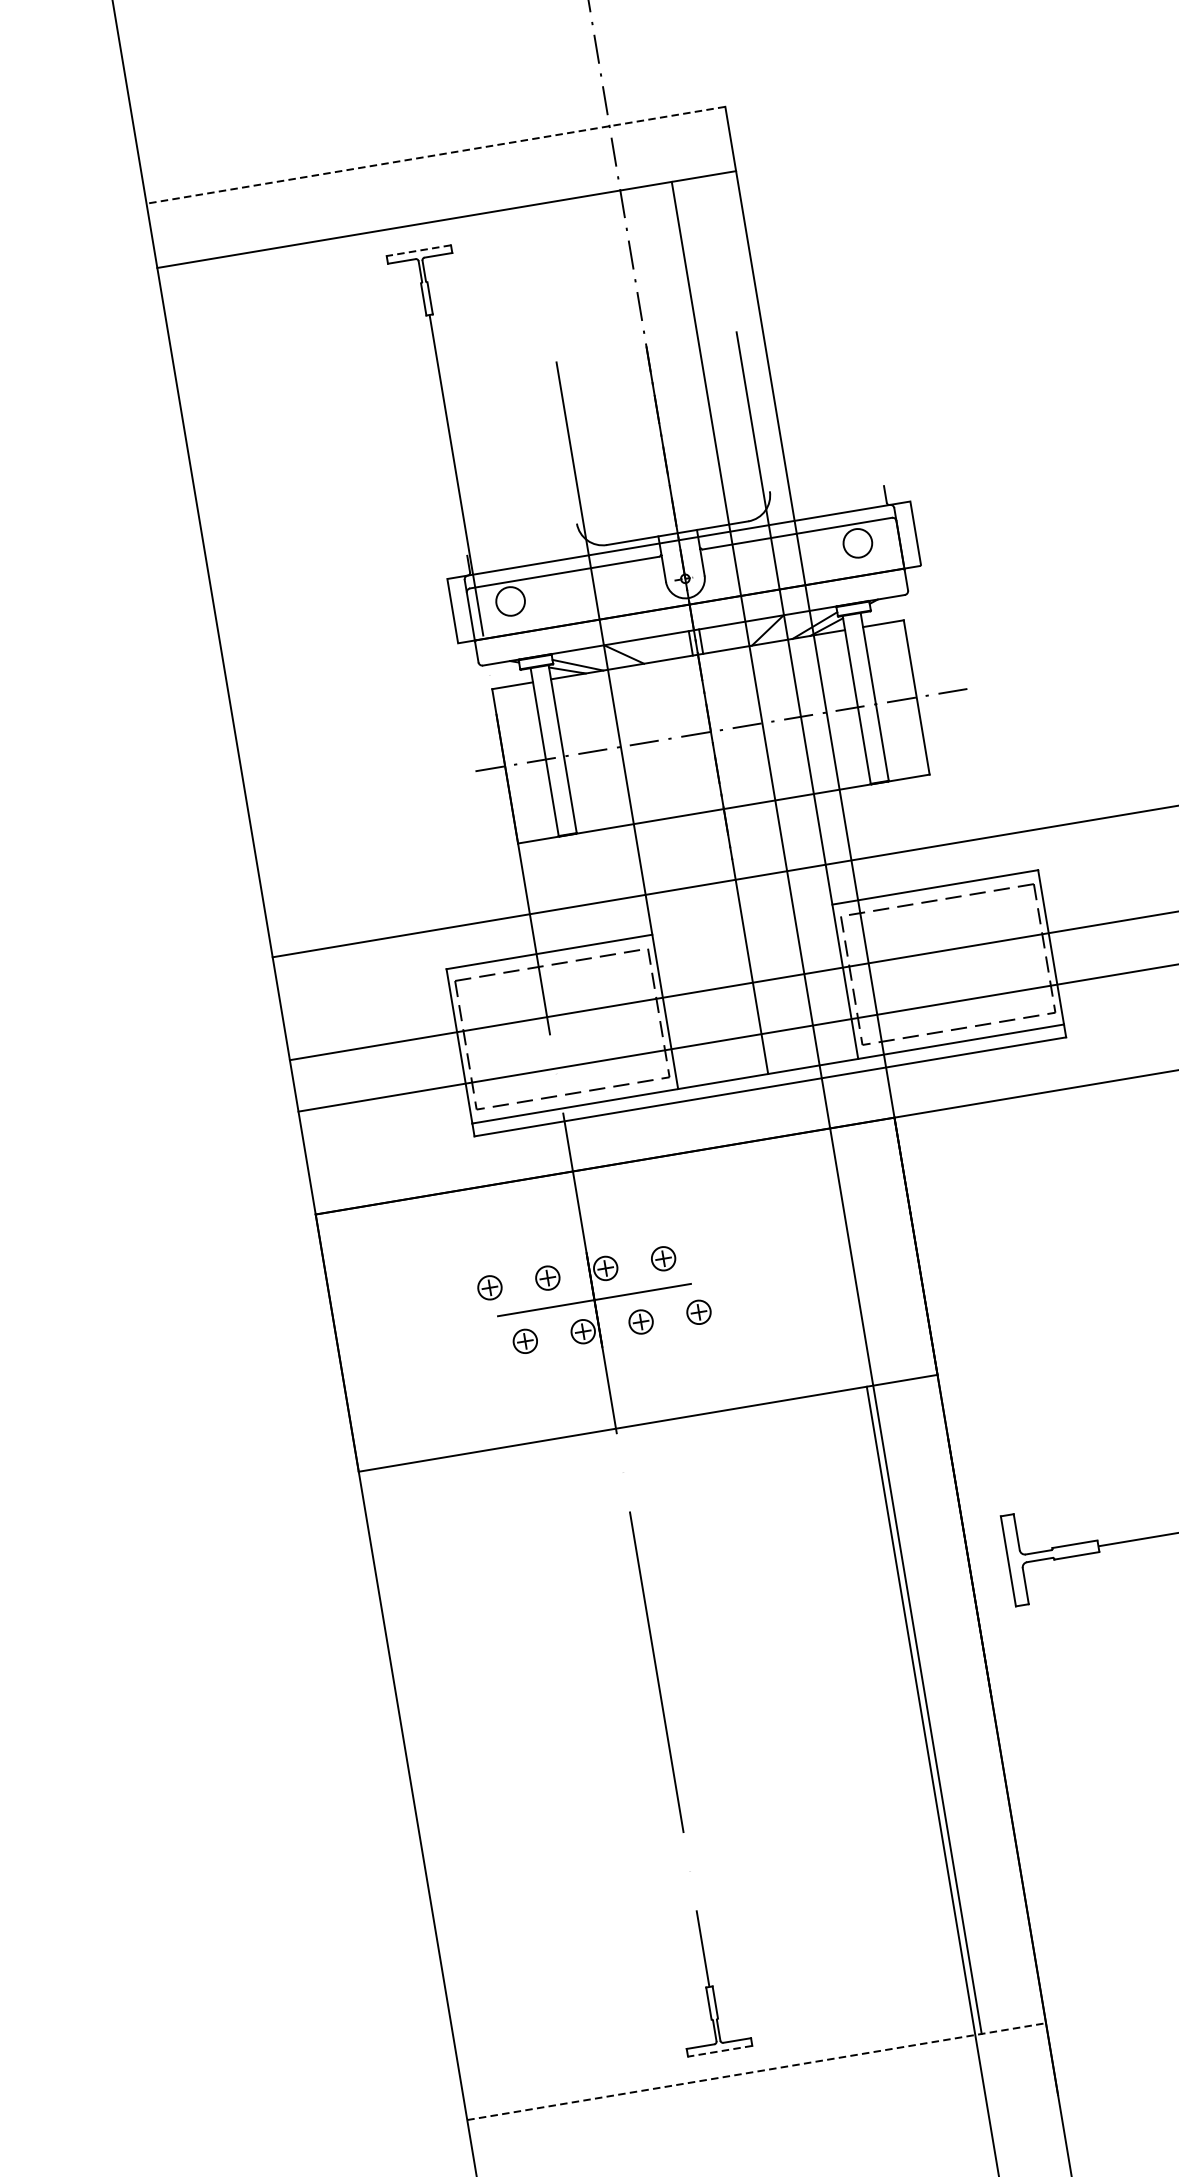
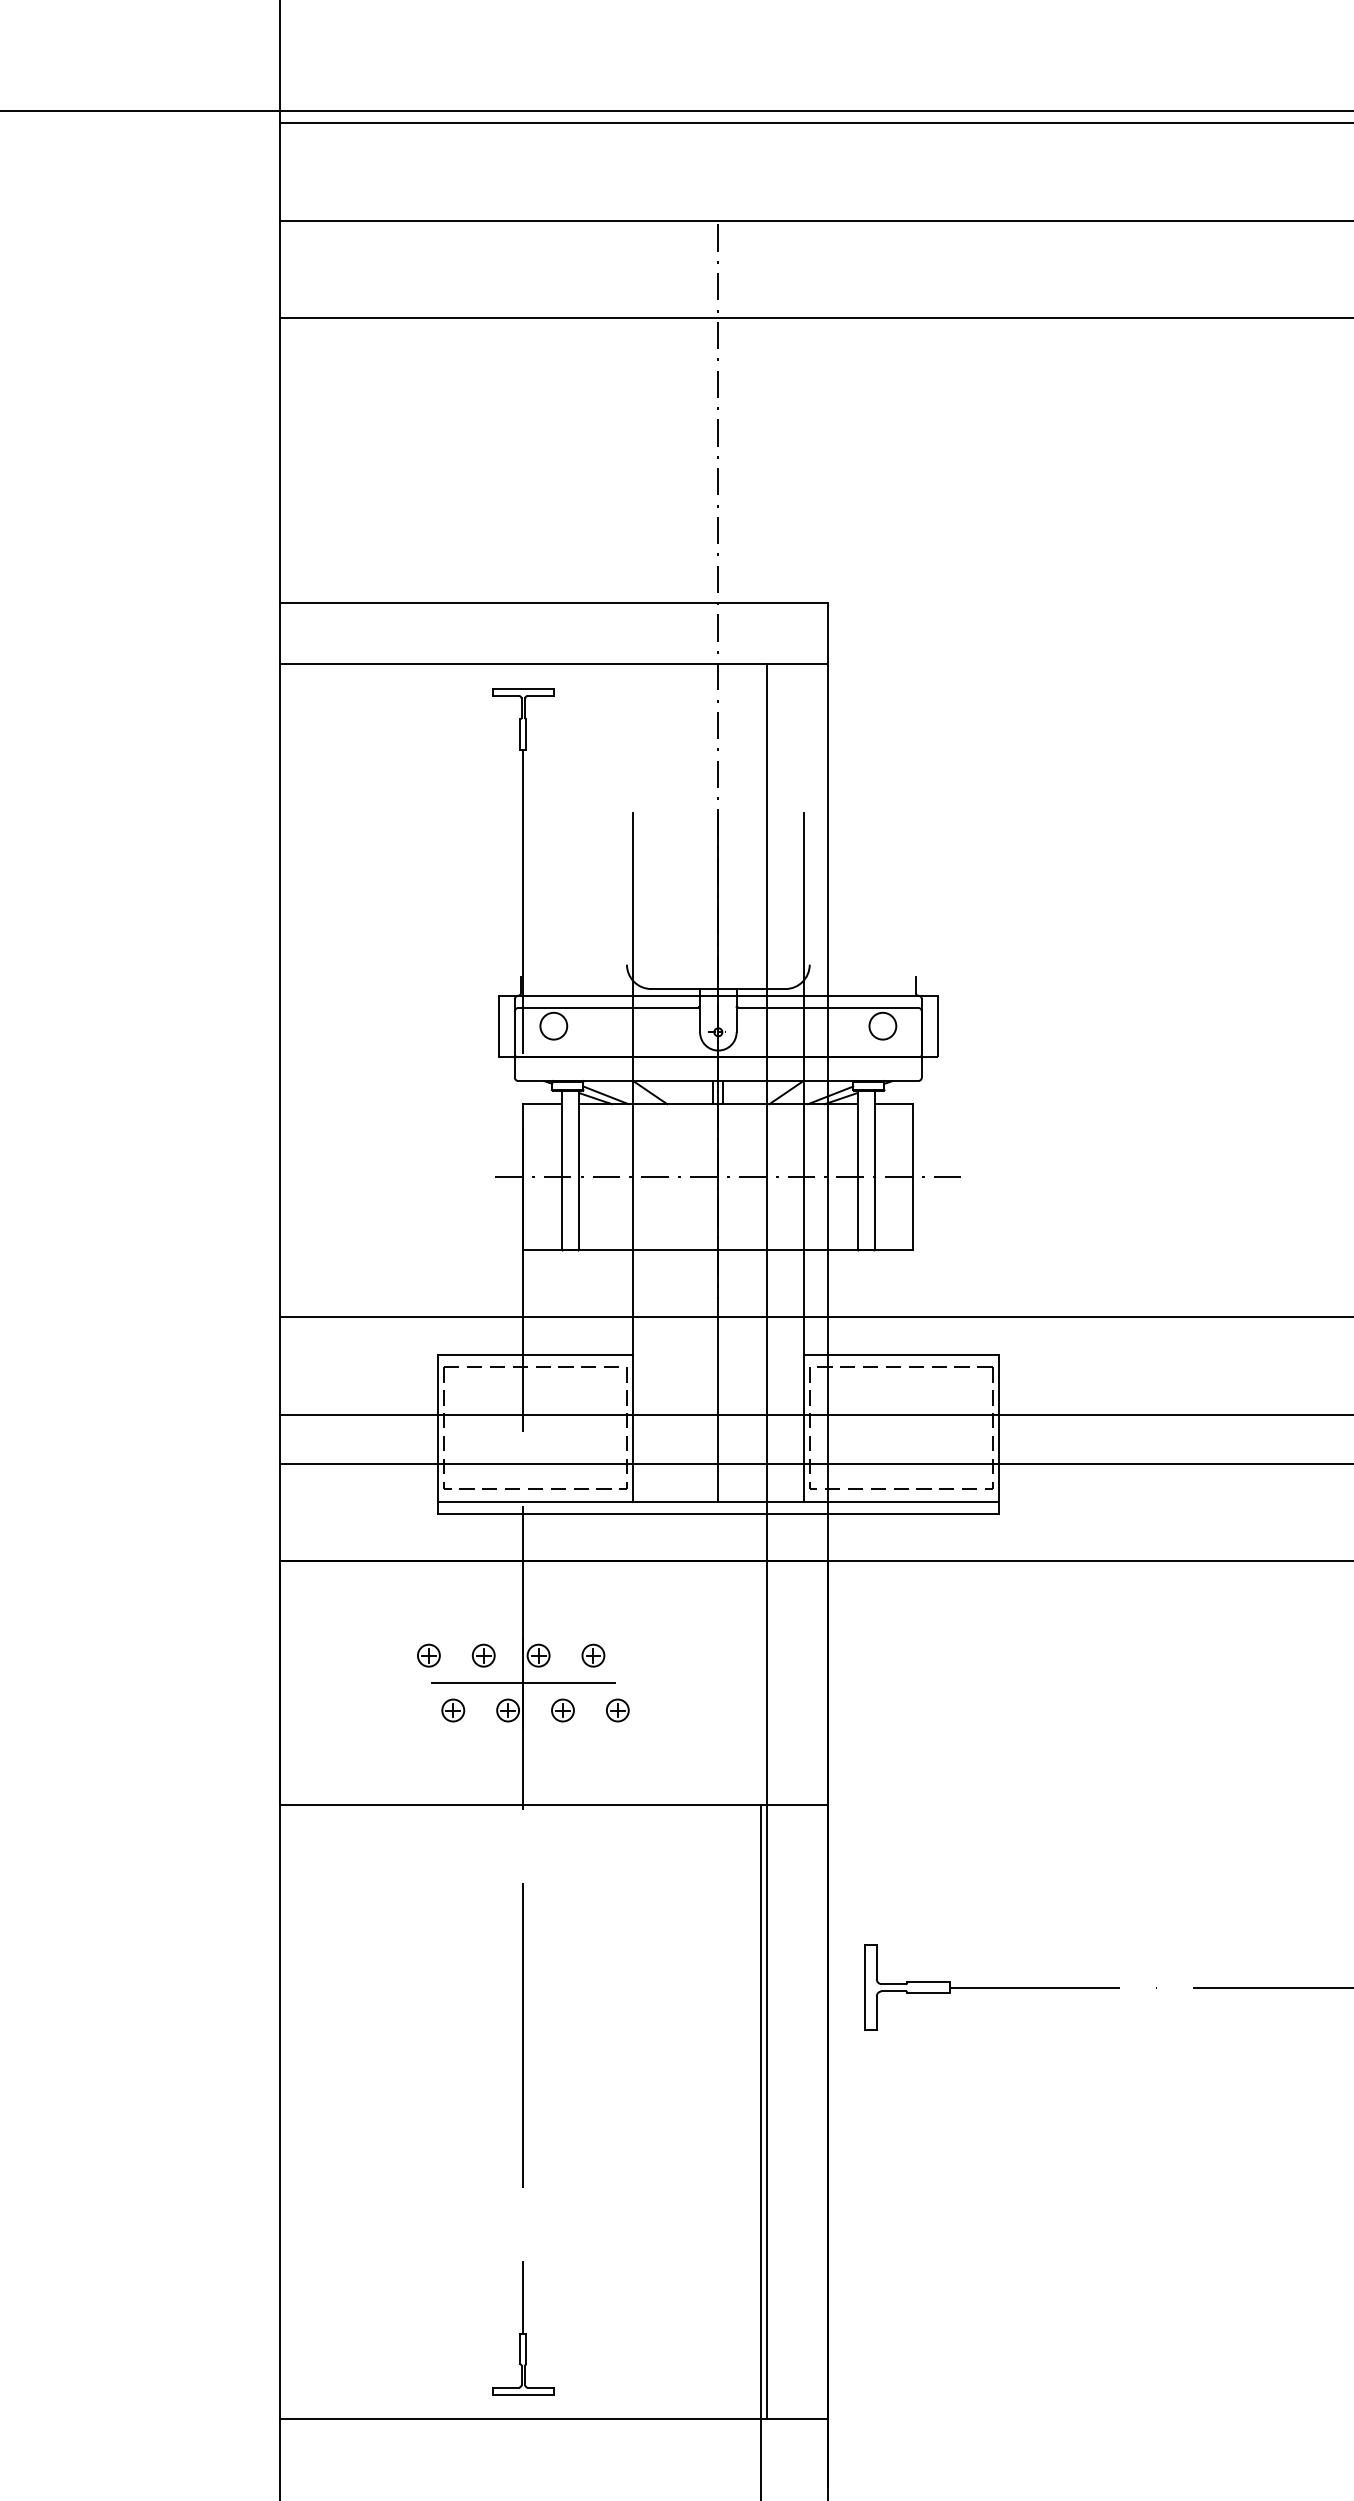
line: (435, 155) -> (553, 603), dashed -> solid
line: (417, 250) -> (522, 688), dashed -> solid
line: (719, 2050) -> (522, 2394), dashed -> solid
line: (757, 2071) -> (554, 2419), dashed -> solid

